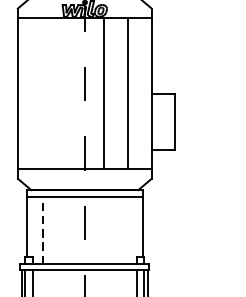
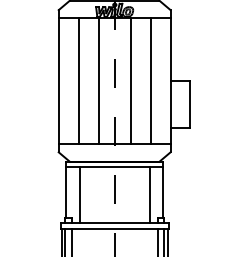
line: (41, 94) -> (78, 81), added
line: (65, 94) -> (98, 81), added
line: (42, 229) -> (79, 194), dashed -> solid
line: (127, 230) -> (150, 195), added

